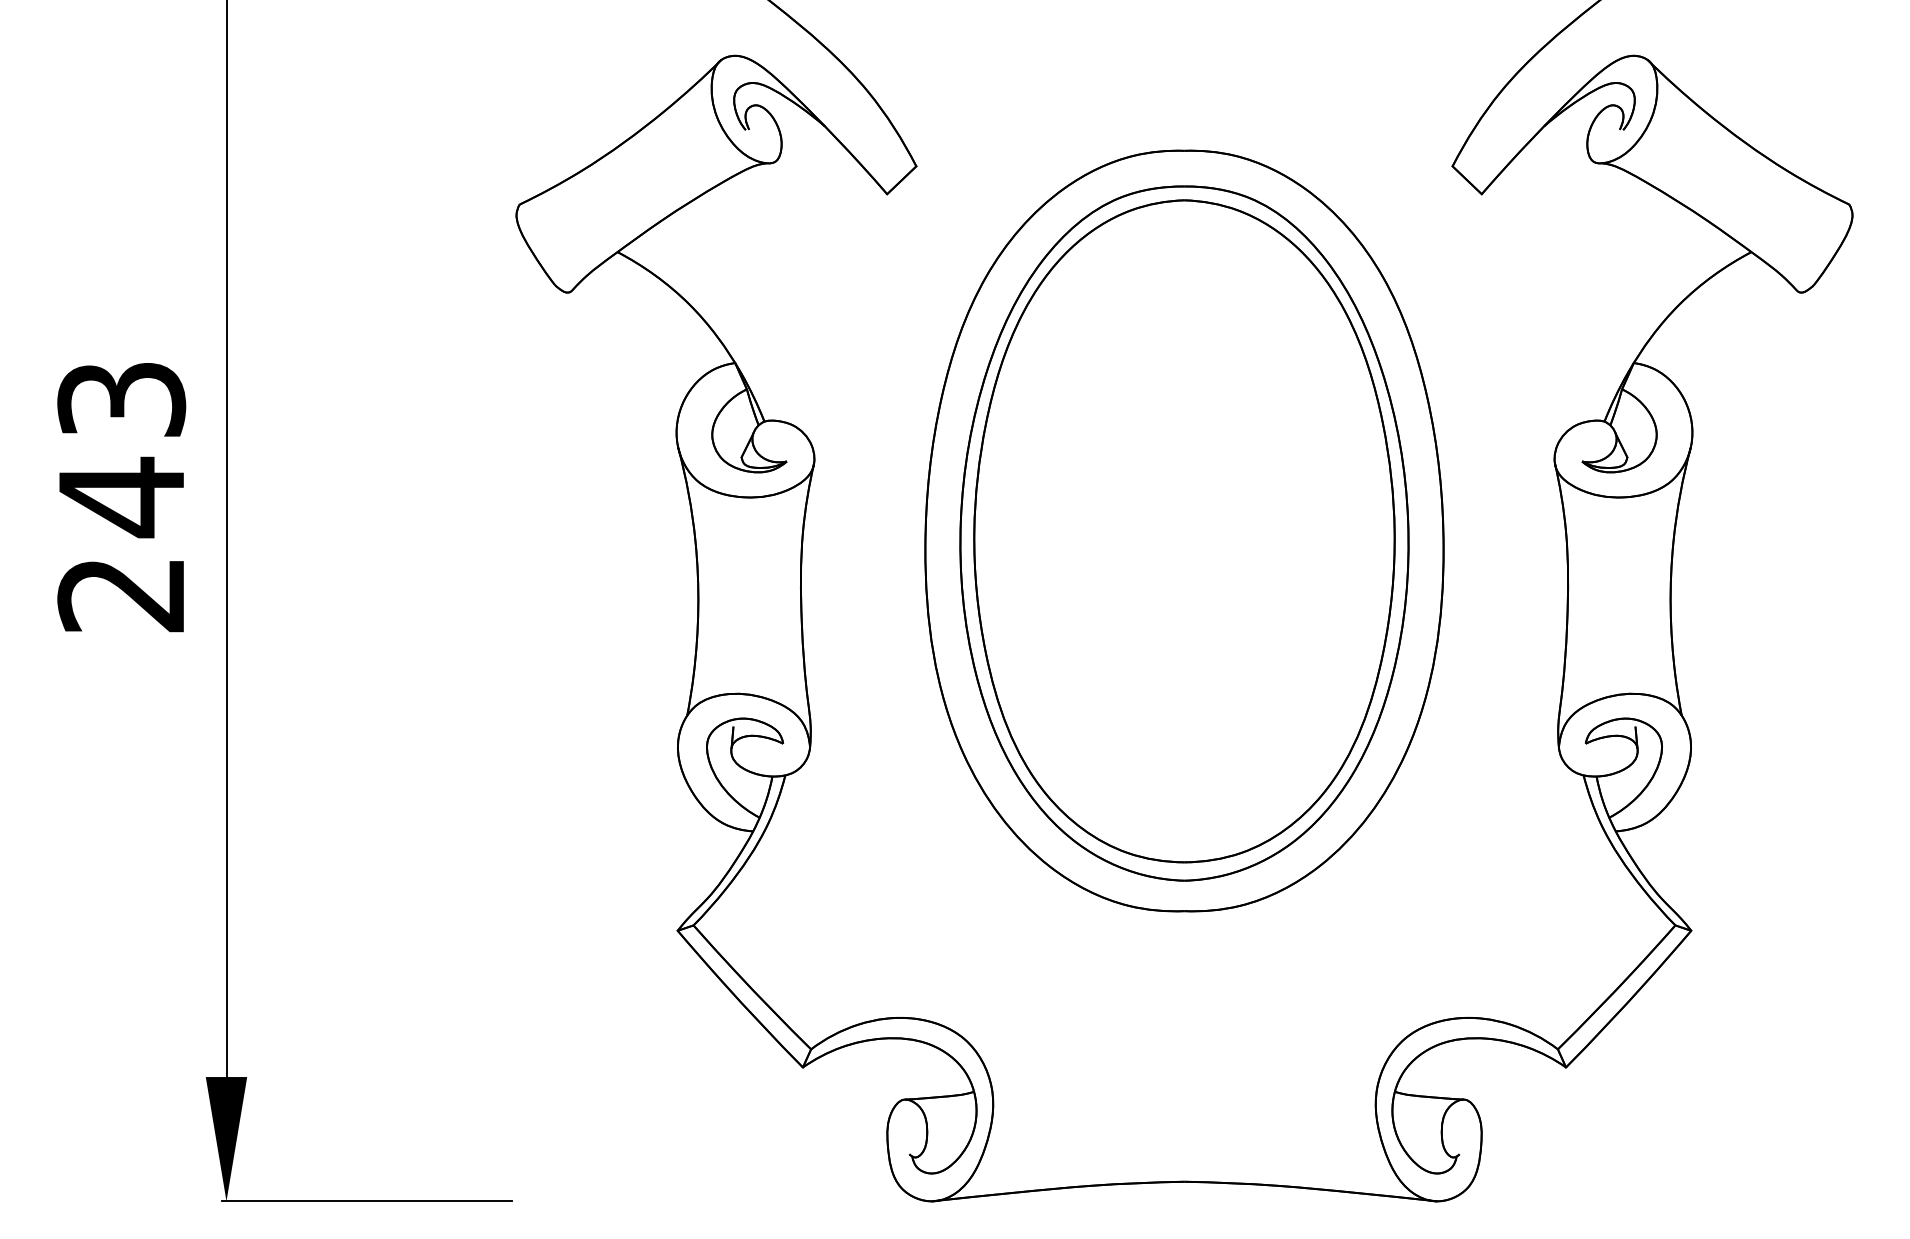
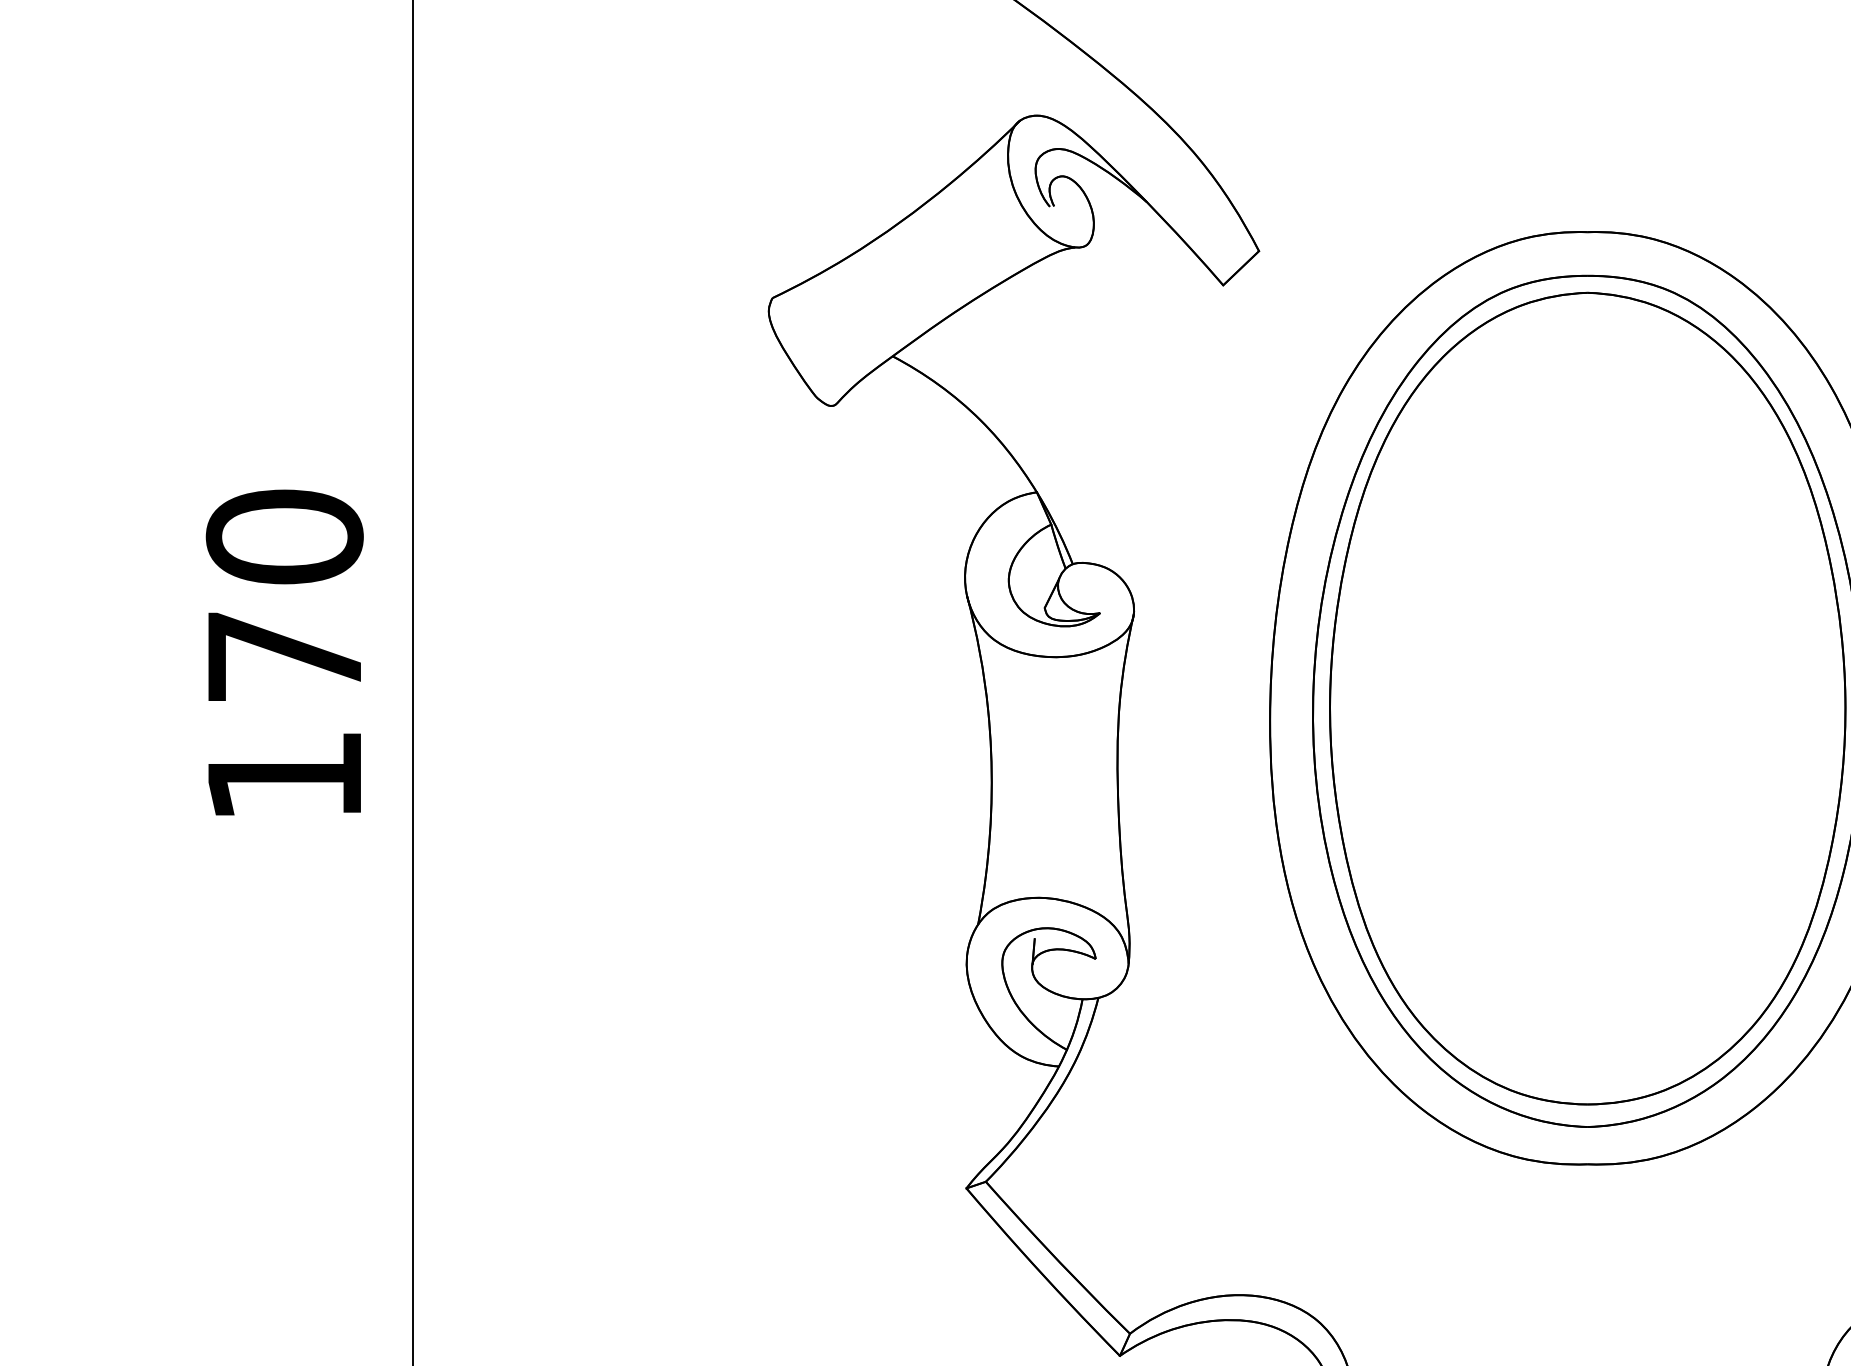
text: (121, 496) -> (284, 655), 243 -> 170

